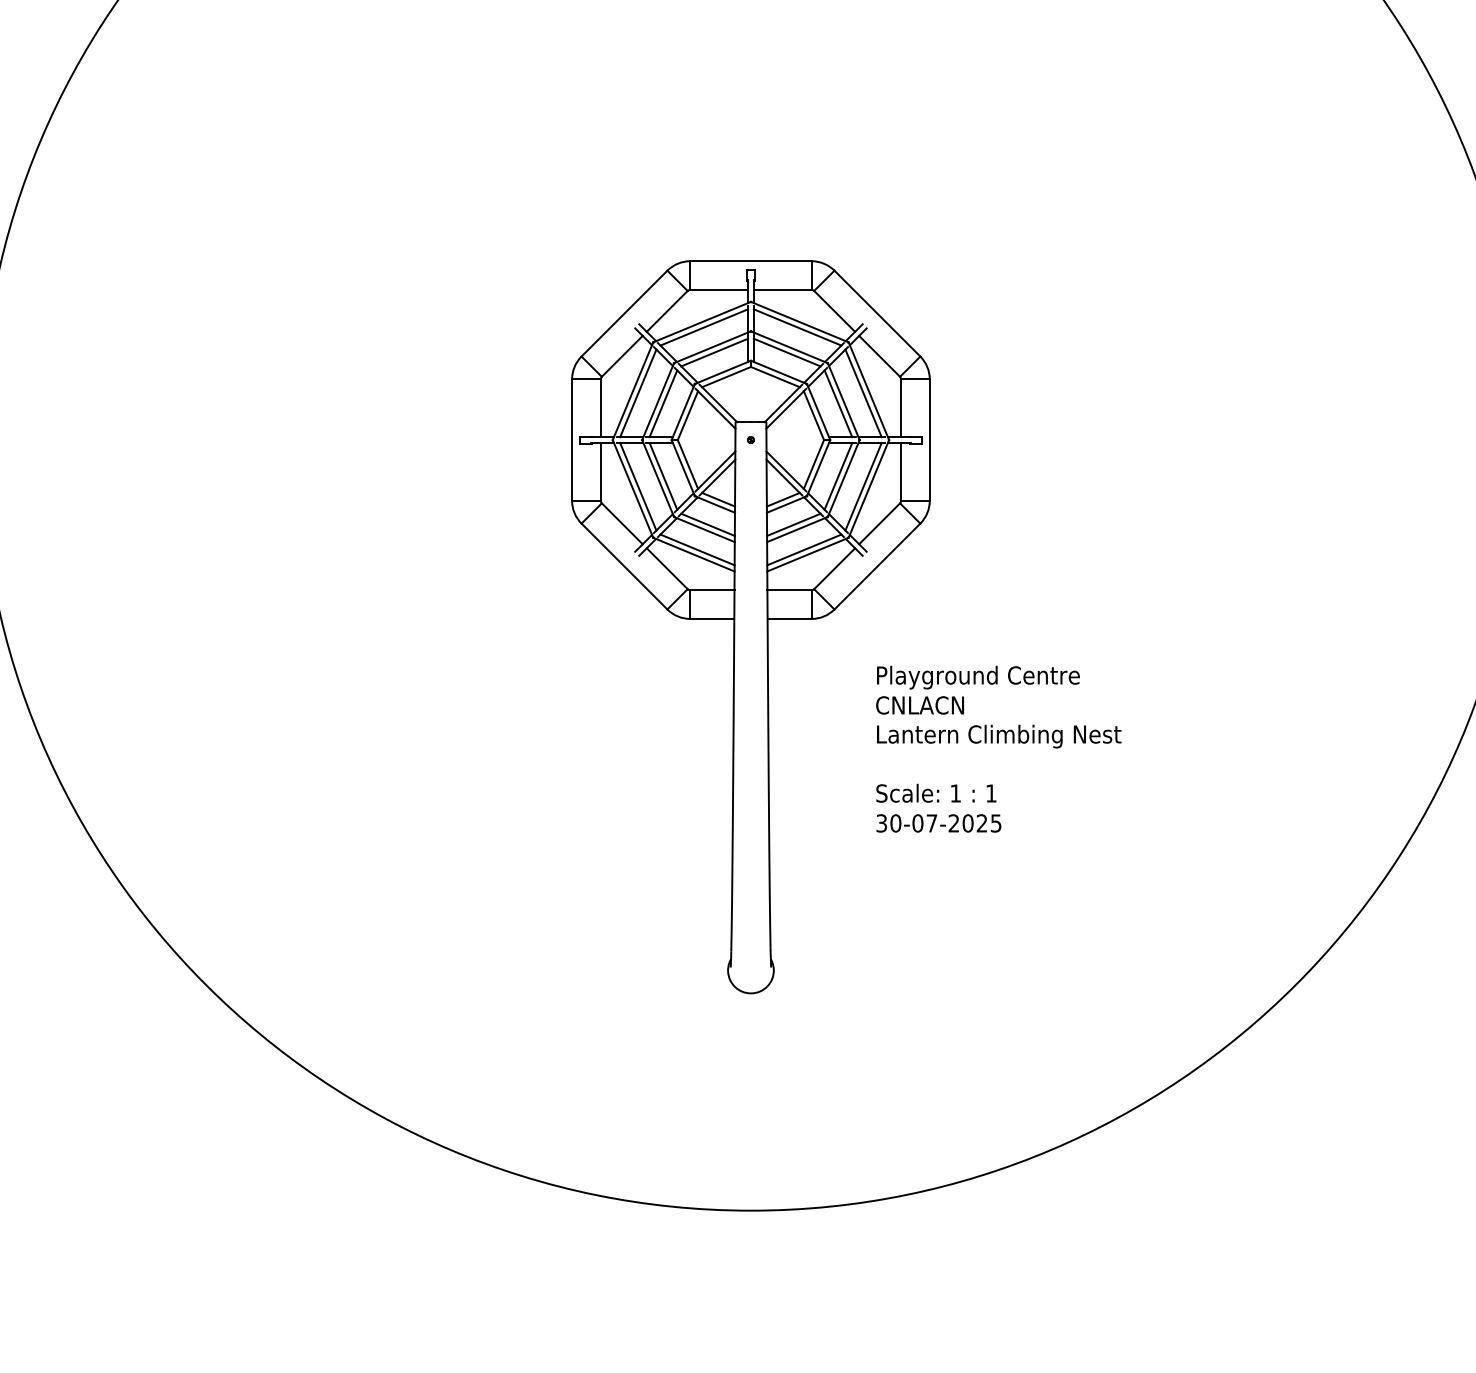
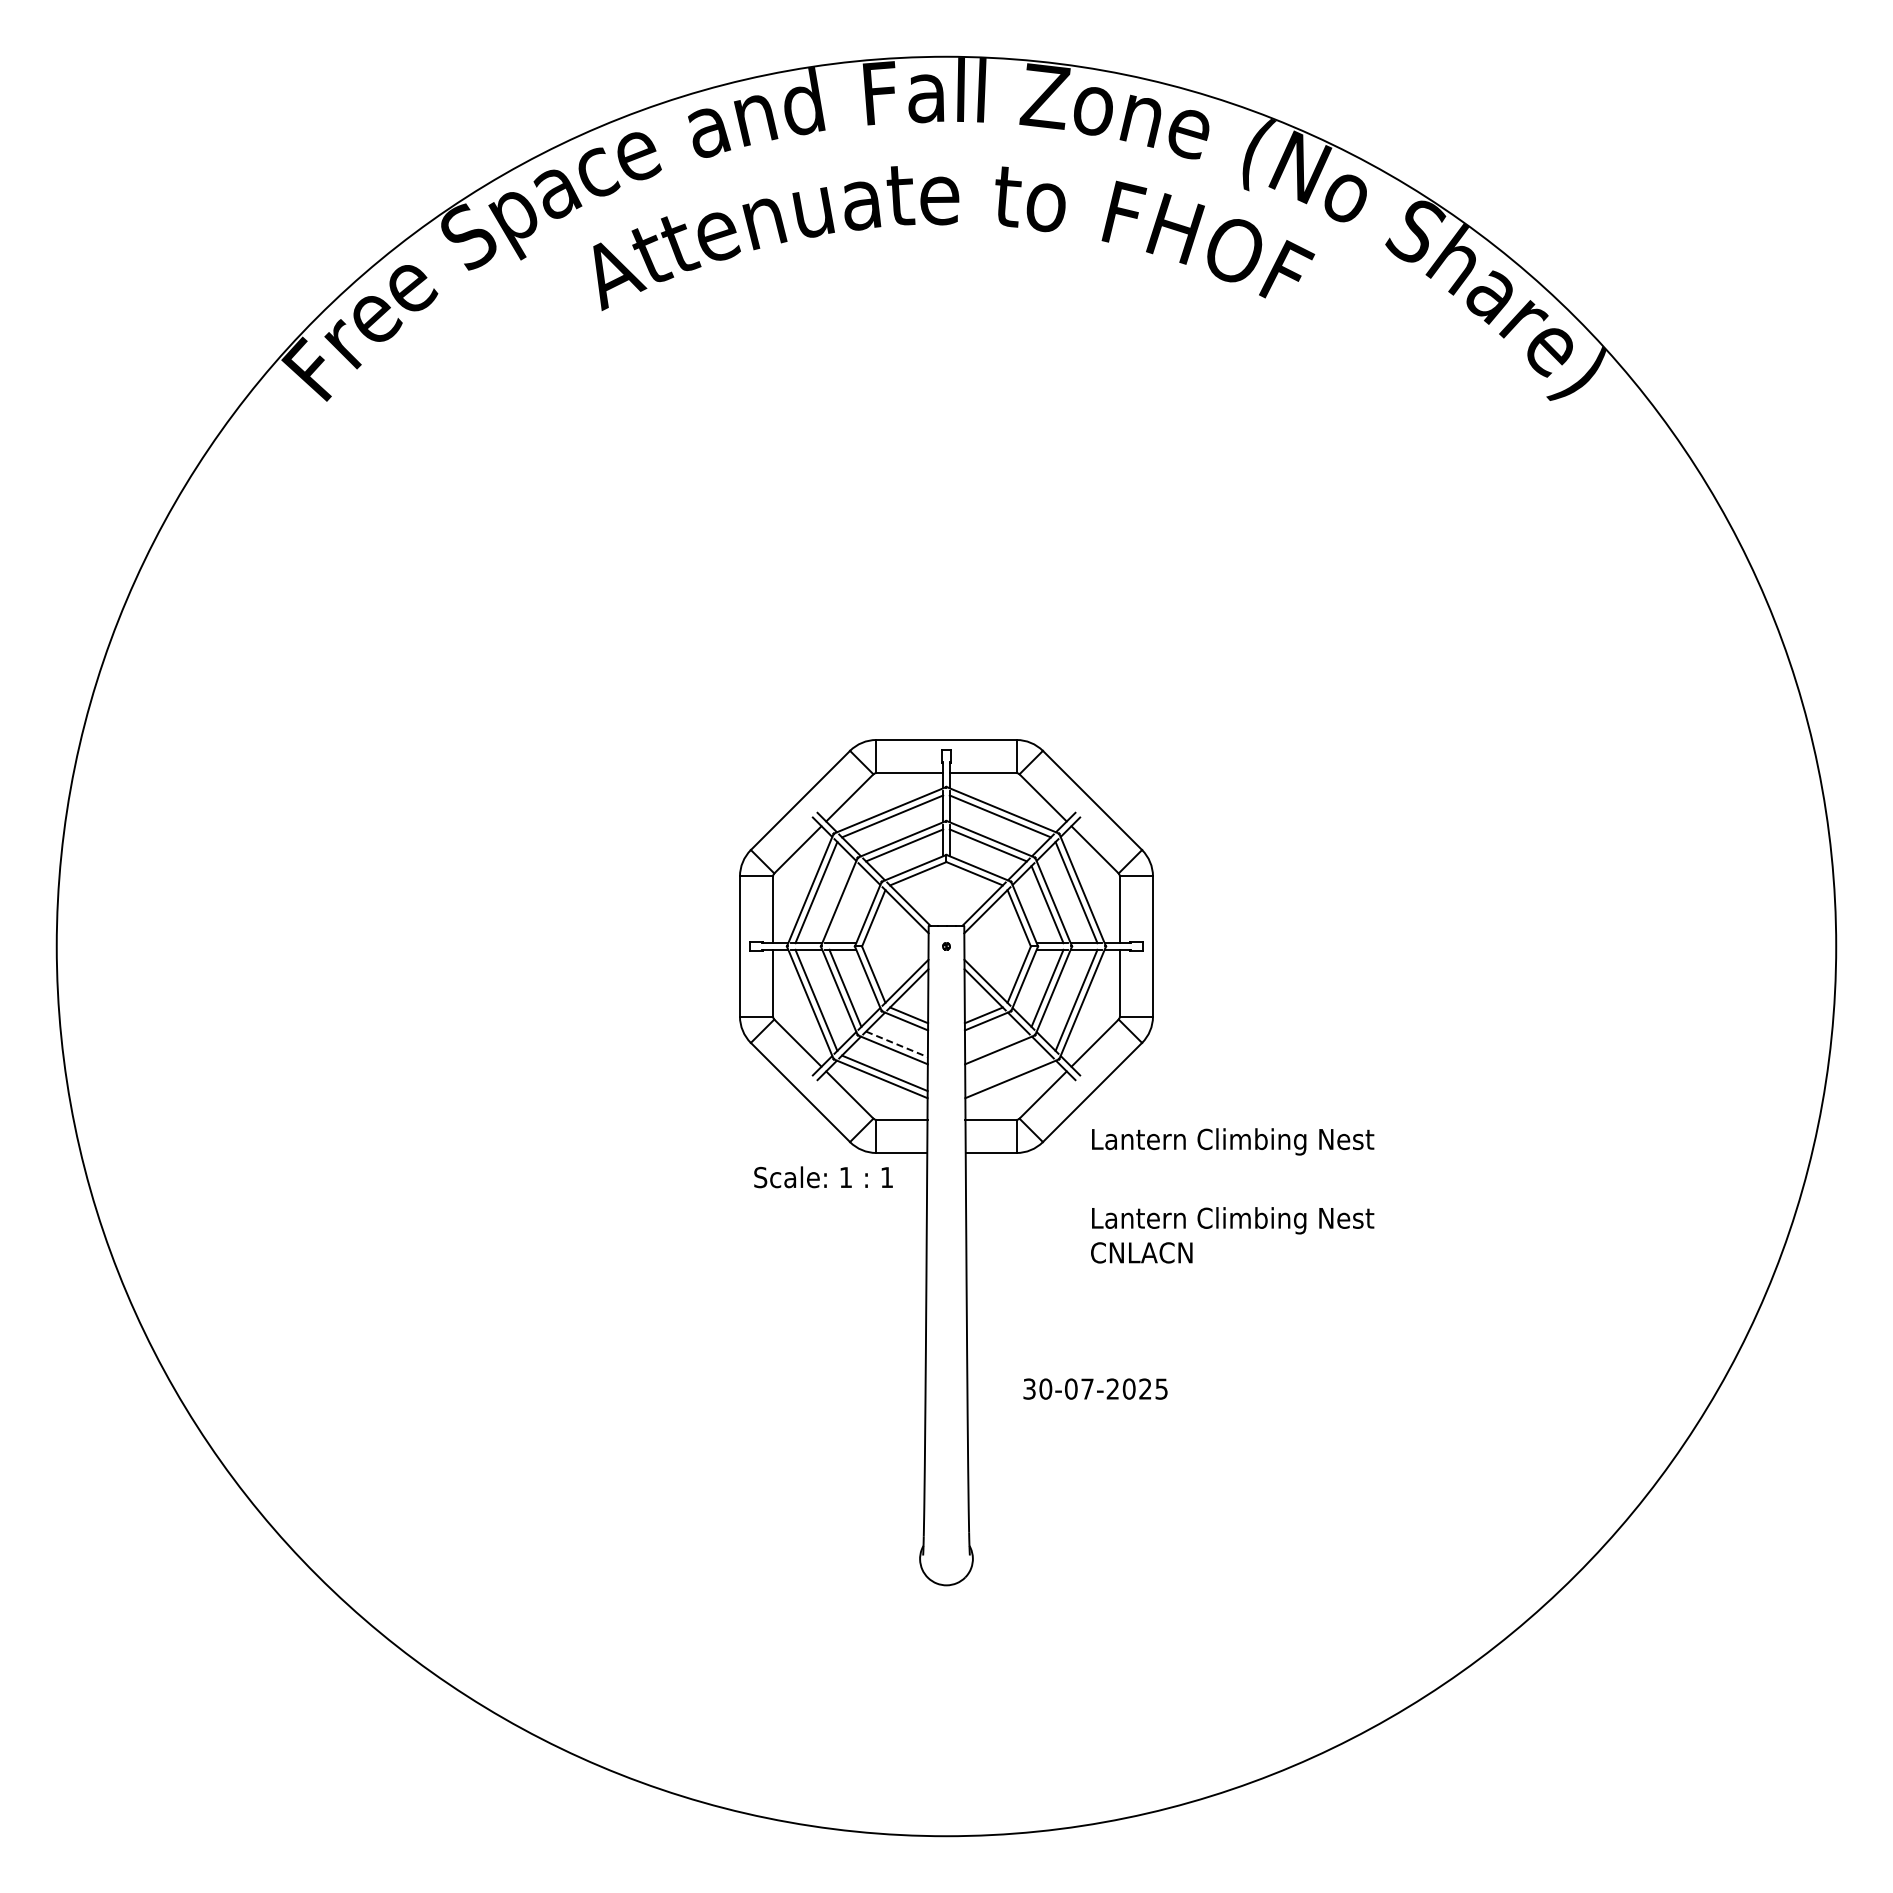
line: (663, 403) -> (845, 904), removed
line: (708, 524) -> (897, 1044), solid -> dashed
line: (793, 524) -> (995, 1044), removed
line: (803, 550) -> (1007, 1073), removed
text: (1000, 677) -> (1234, 1220), Playground Centre -> Lantern Climbing Nest
text: (999, 736) -> (1233, 1141), moved
text: (936, 793) -> (823, 1177), moved
text: (938, 822) -> (1095, 1388), moved

